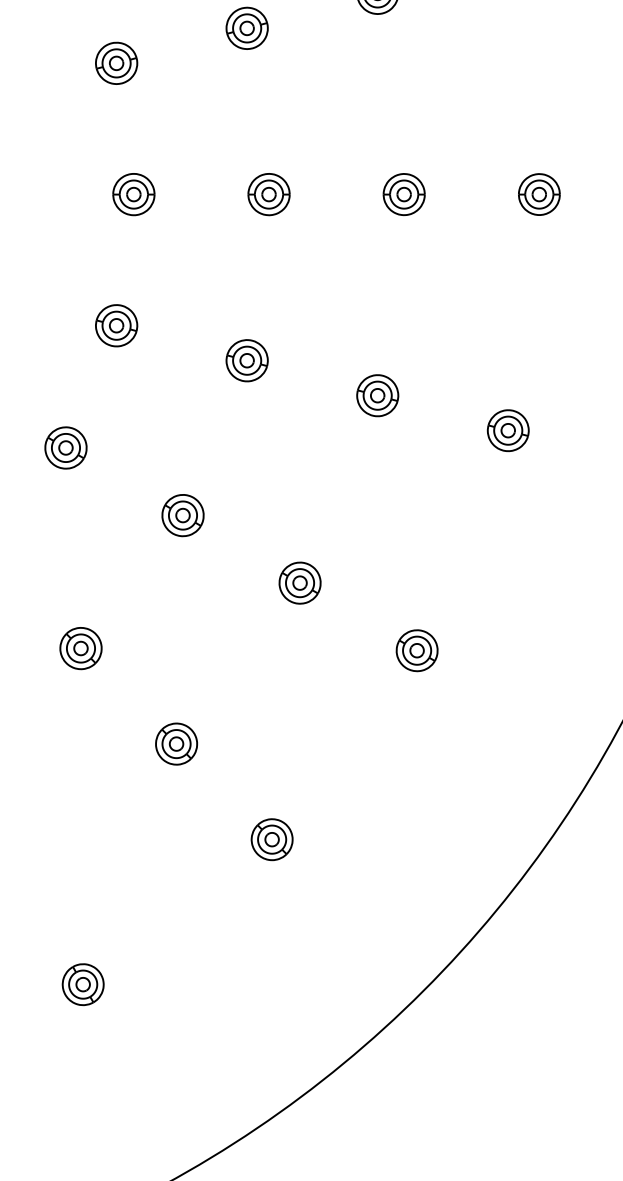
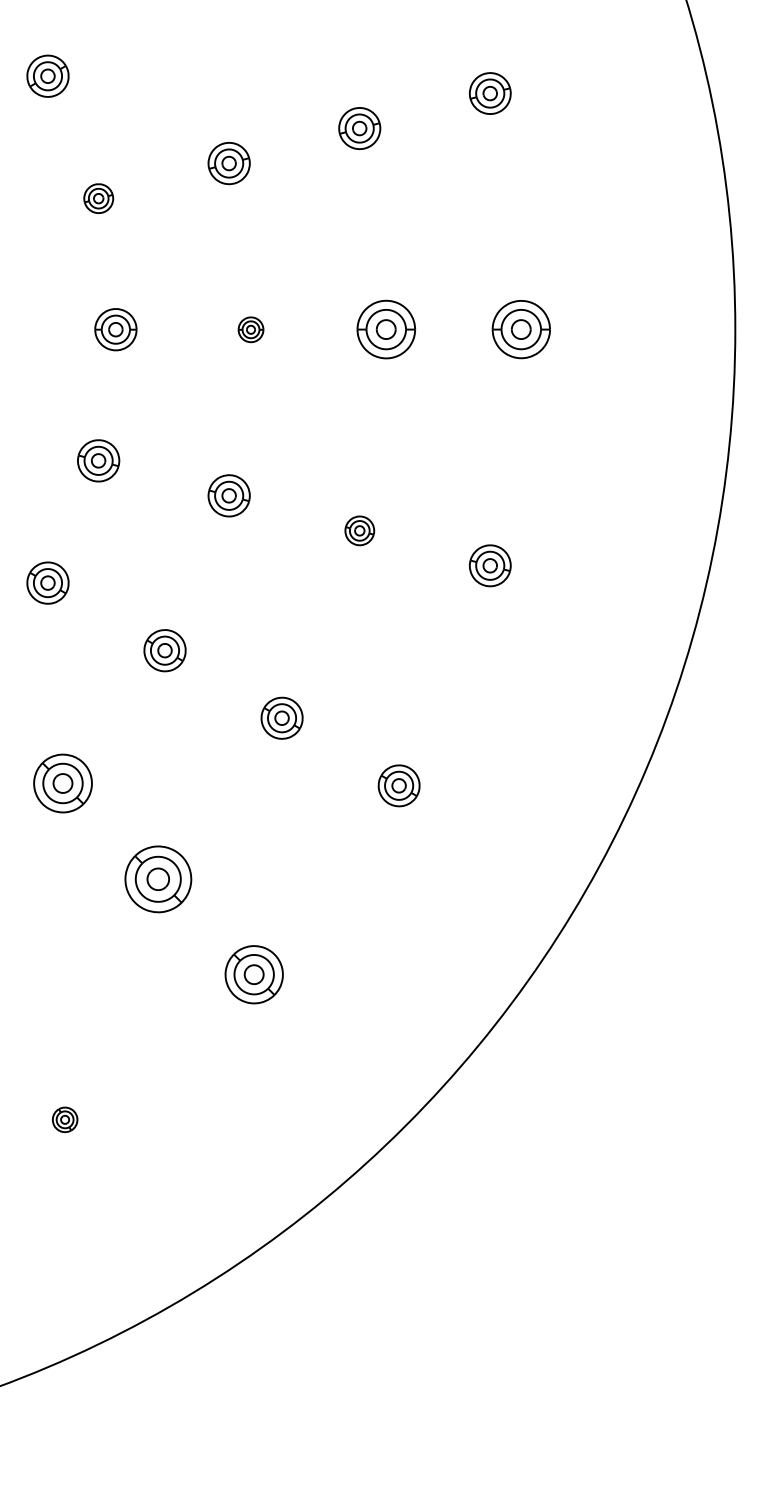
part: (116, 63) -> (98, 198), size x0.7
part: (268, 194) -> (250, 329), size x0.6
part: (403, 194) -> (385, 329), size x1.4
part: (539, 194) -> (521, 329), size x1.4
part: (377, 395) -> (359, 530), size x0.7
part: (80, 648) -> (62, 783), size x1.4
part: (176, 743) -> (158, 878), size x1.6
part: (271, 839) -> (253, 974), size x1.4
part: (82, 984) -> (64, 1119), size x0.6

